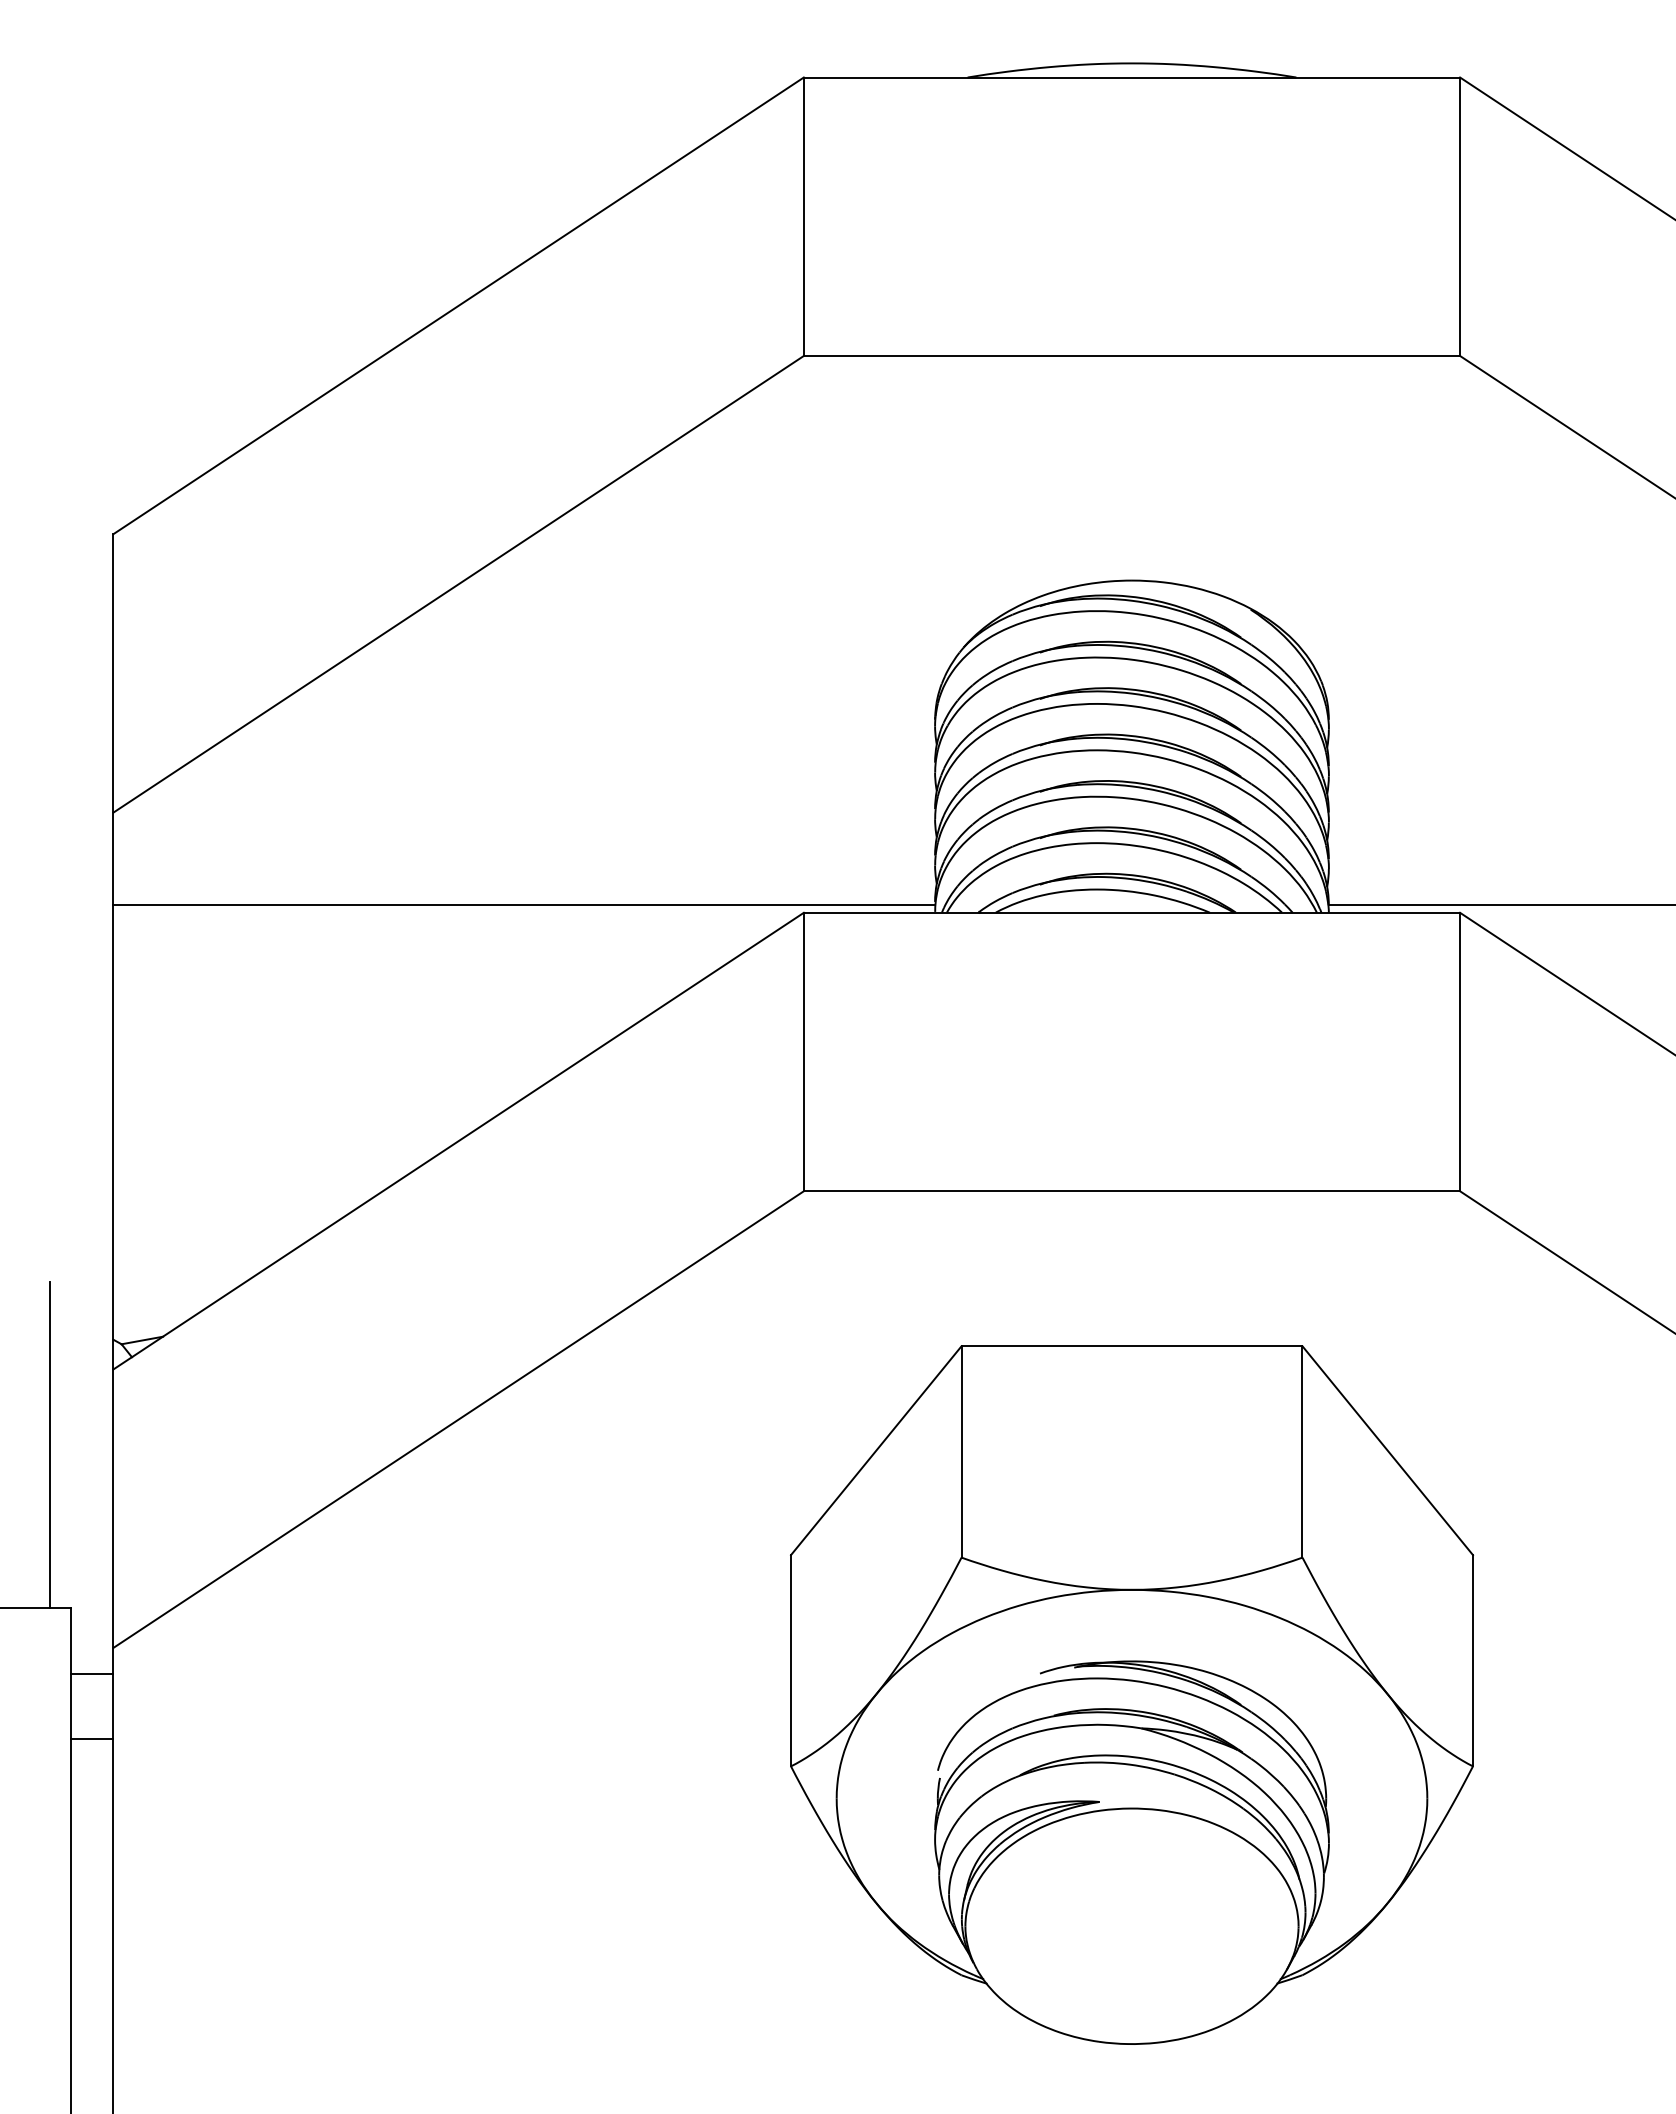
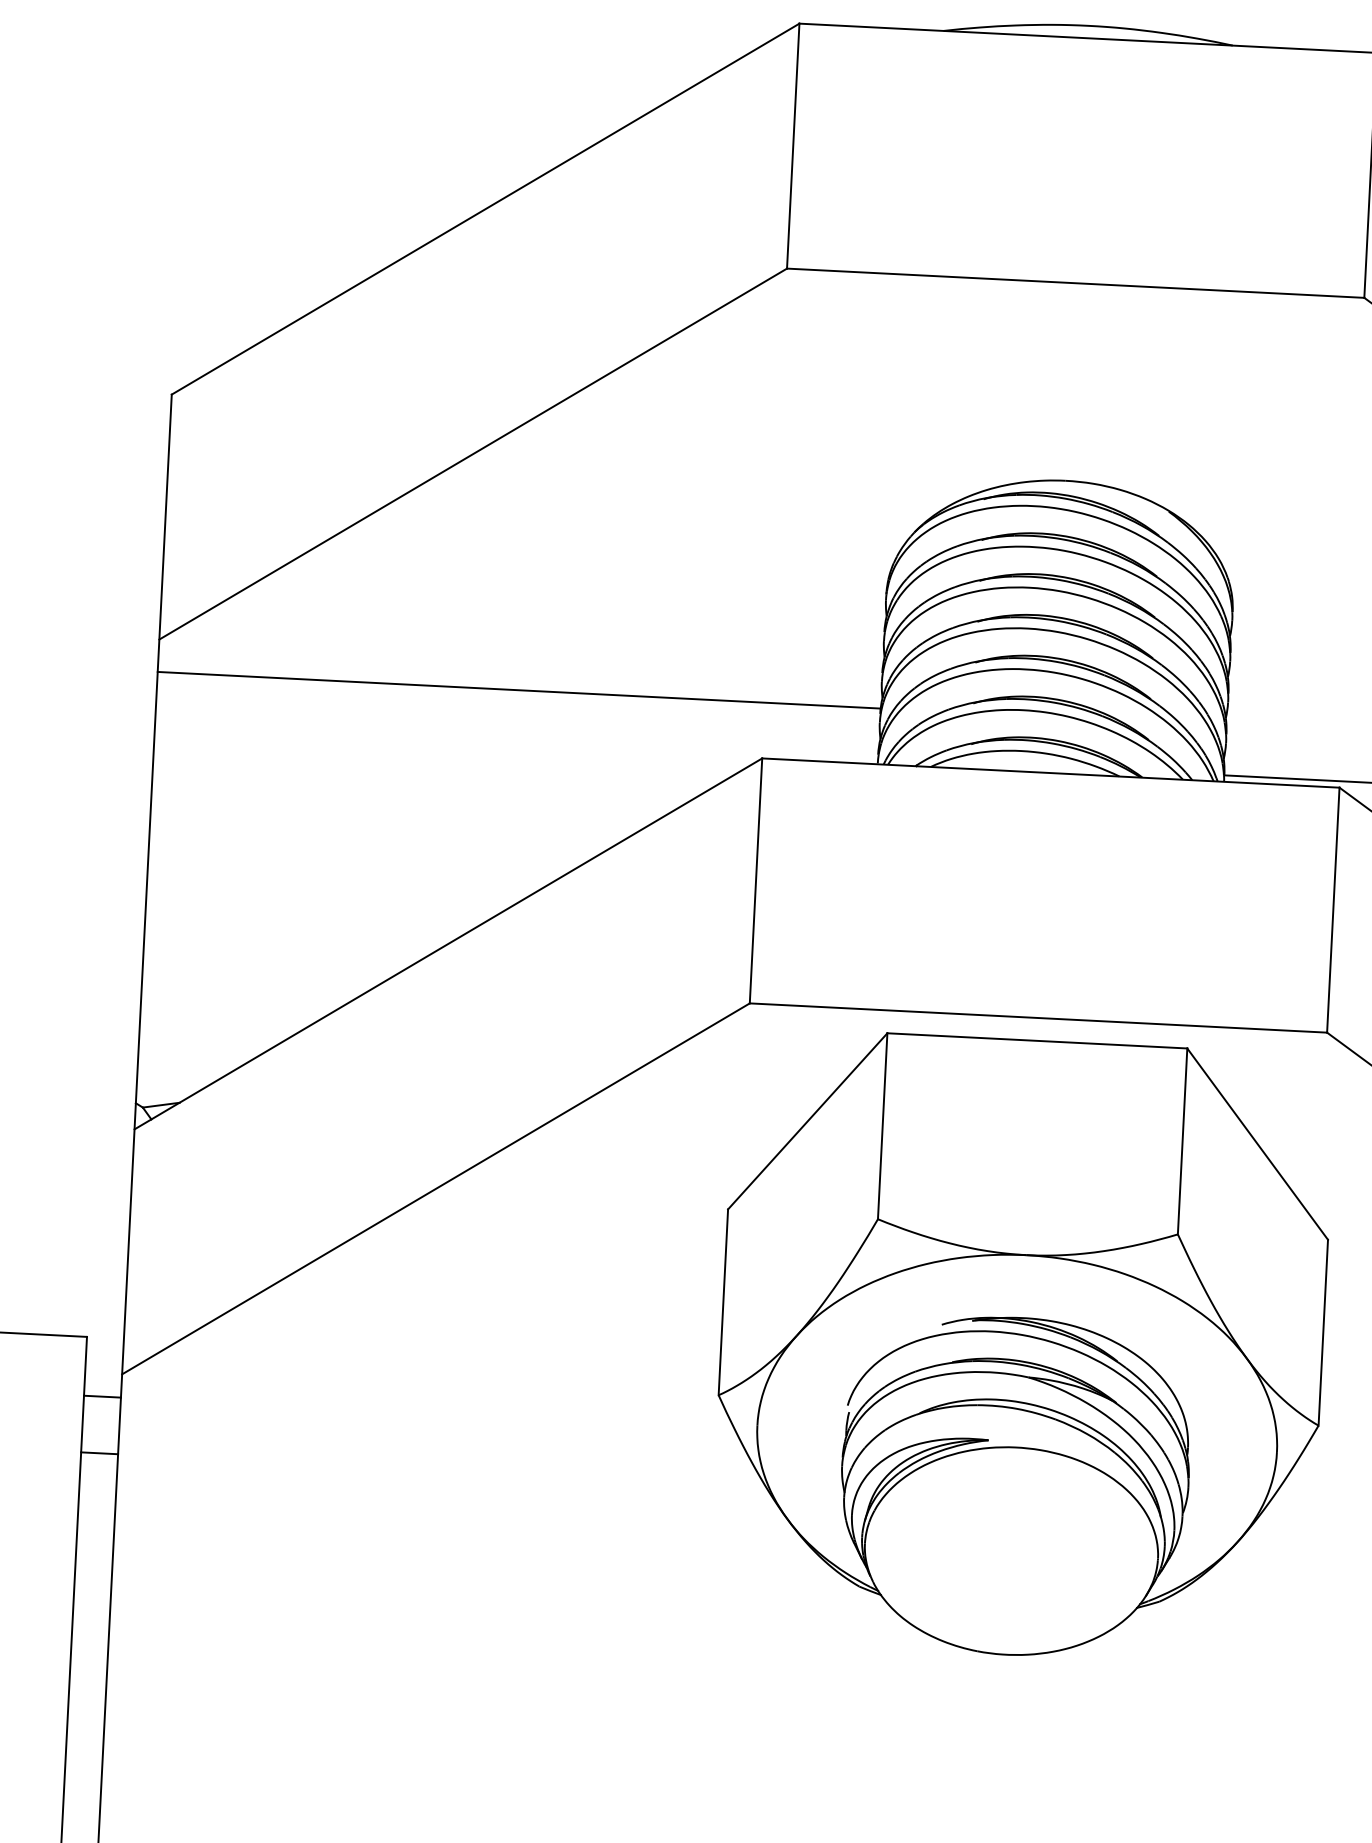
line: (524, 905) -> (519, 690), moved
line: (50, 1444) -> (75, 1192), removed
part: (1132, 1694) -> (1022, 1347), moved

